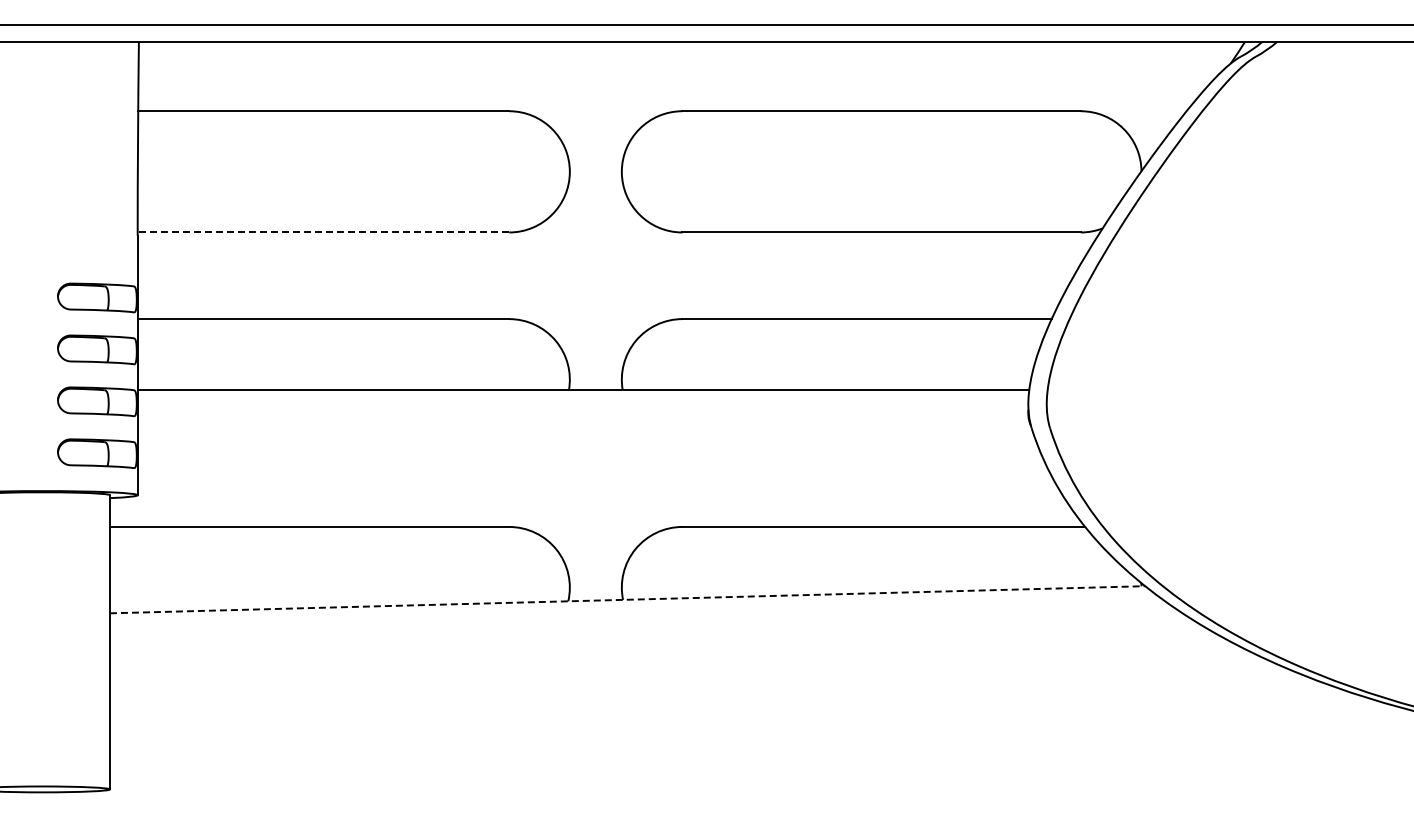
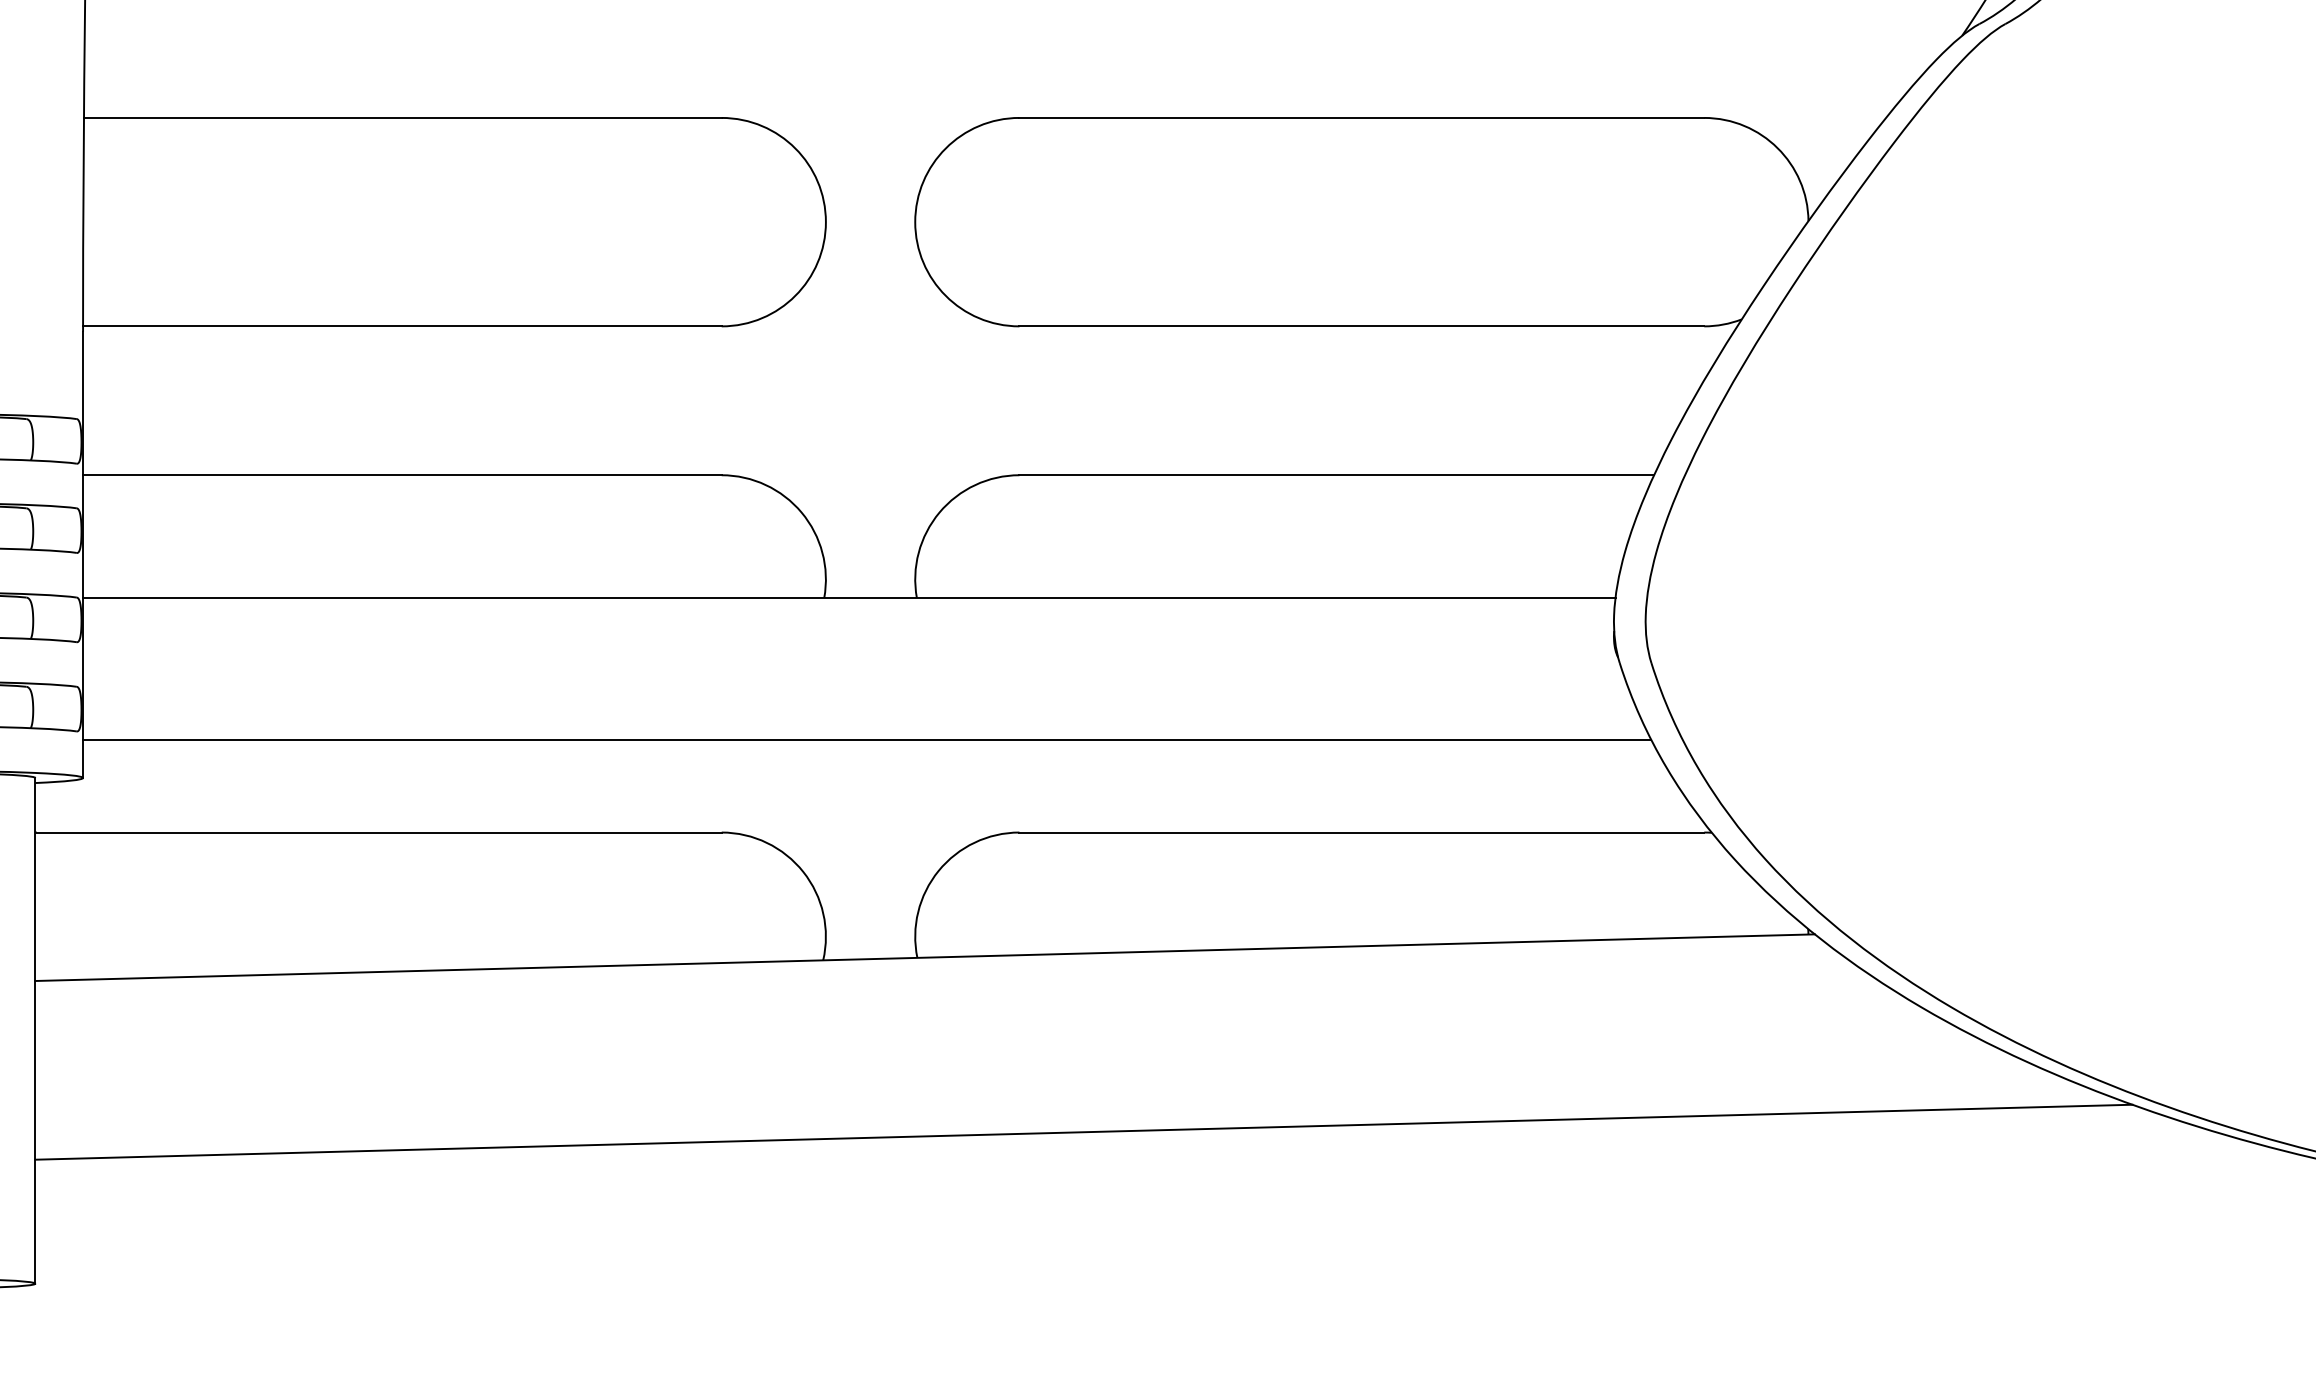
line: (323, 232) -> (402, 326), dashed -> solid
line: (593, 472) -> (866, 738), added
line: (627, 599) -> (924, 957), dashed -> solid
line: (719, 701) -> (1083, 1132), added

